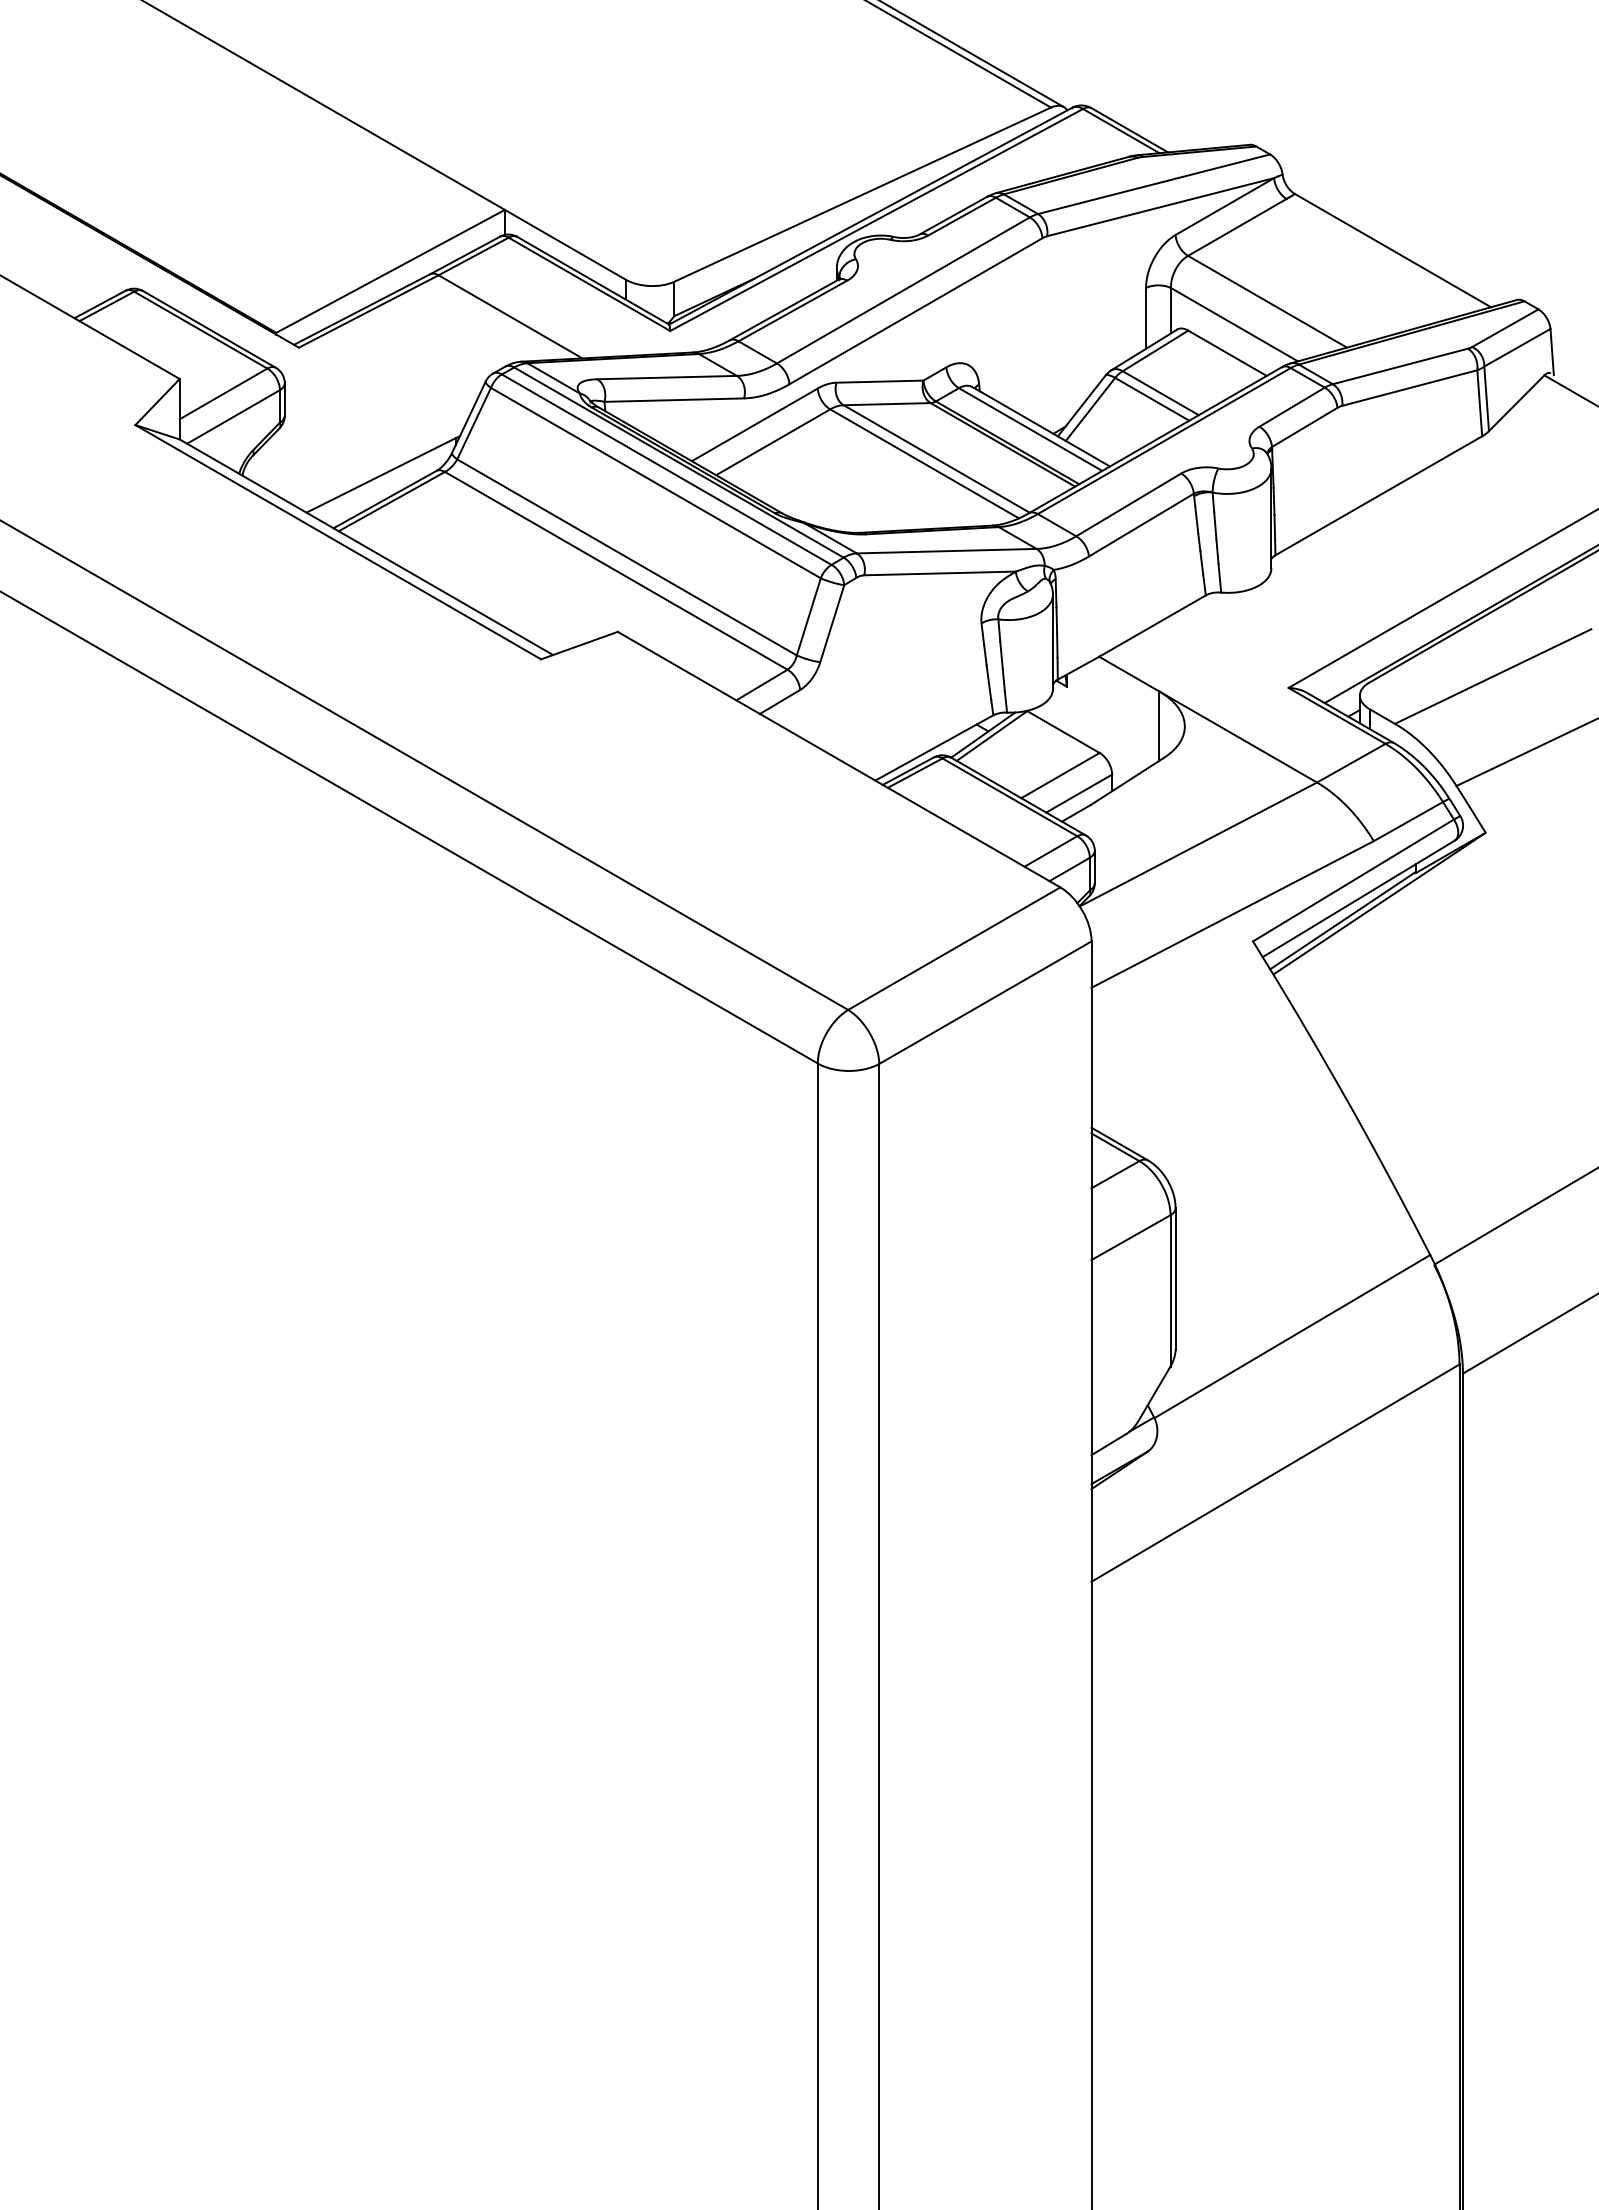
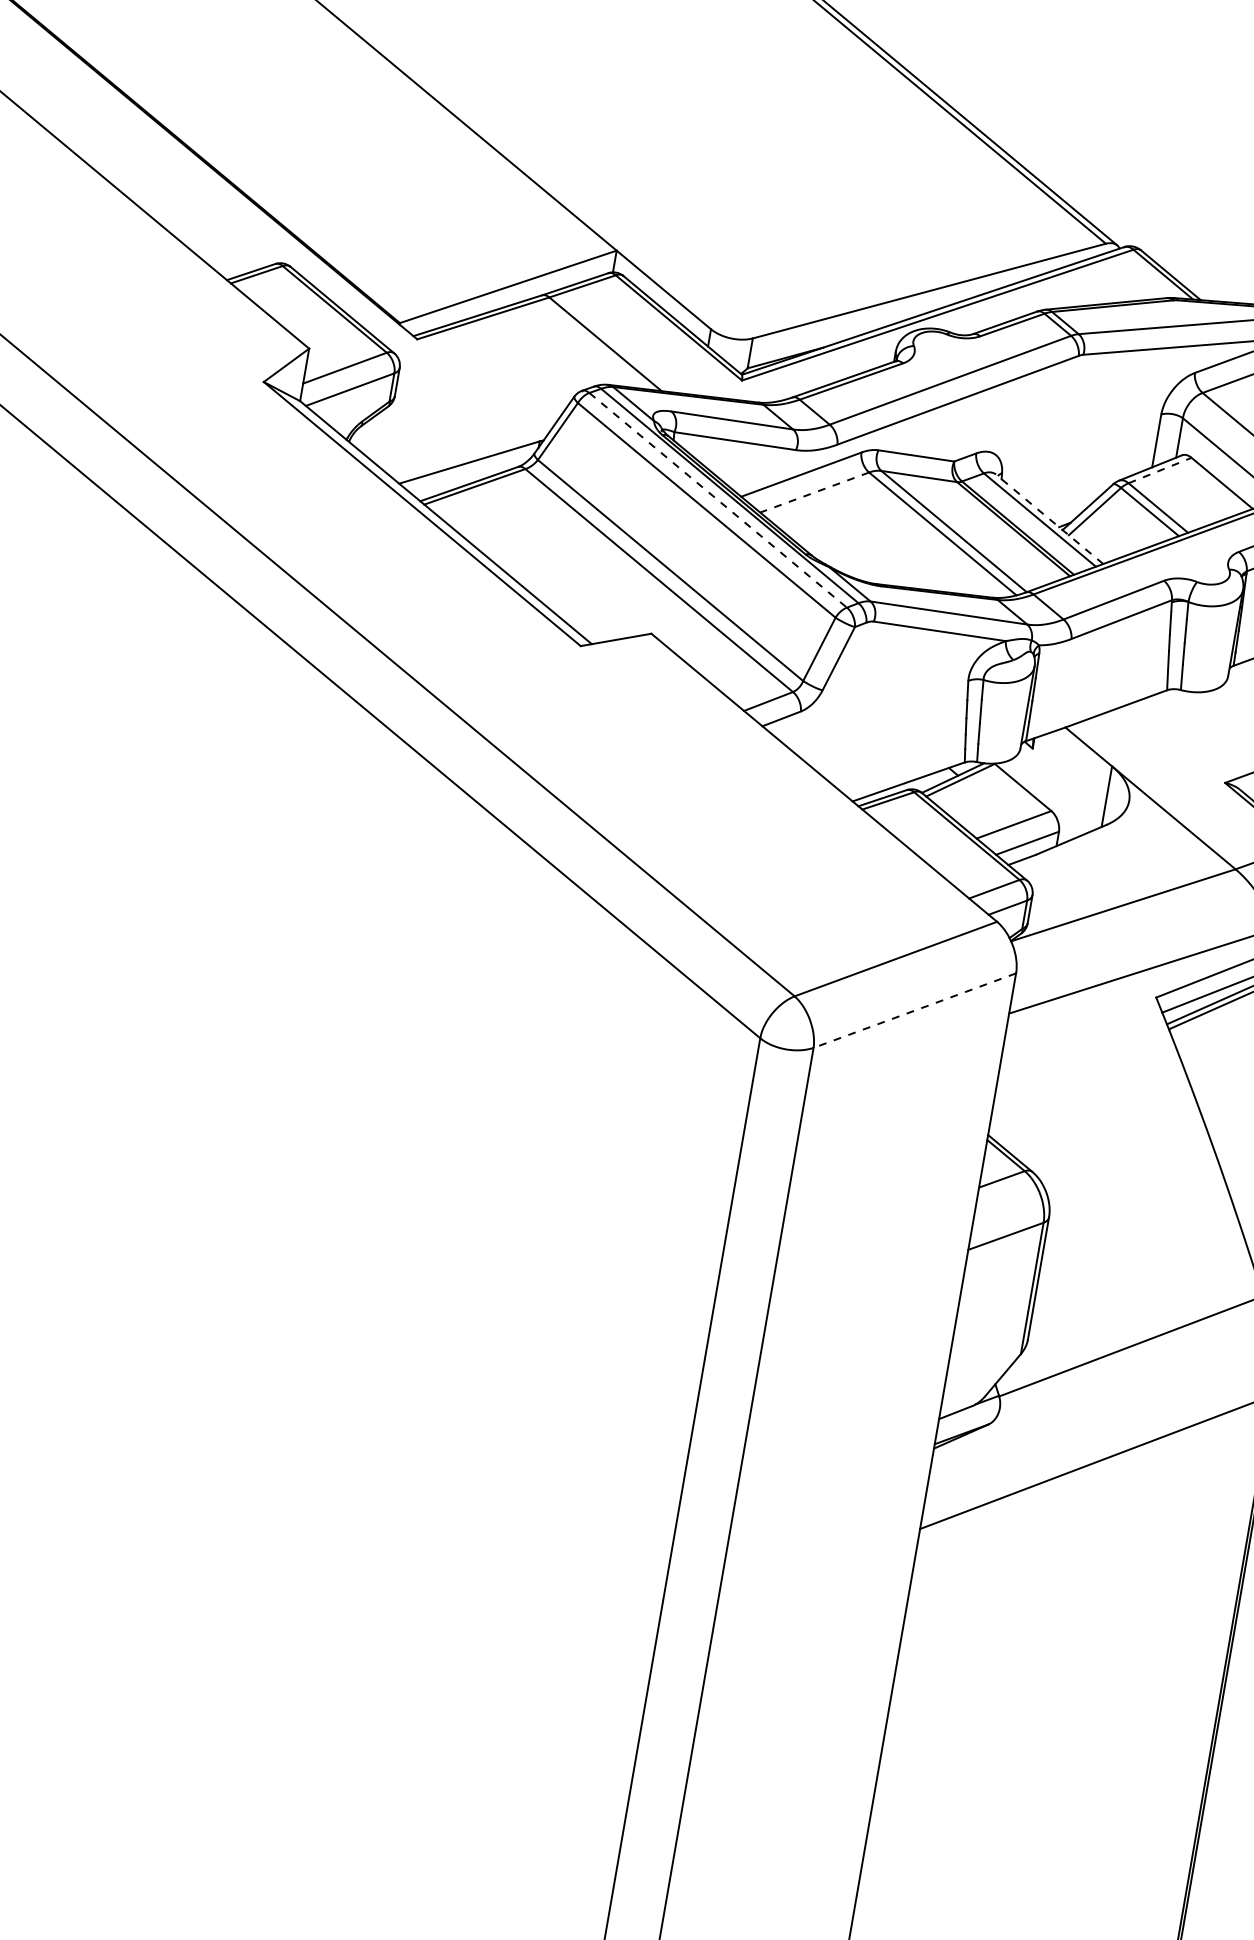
line: (1155, 350) -> (1160, 470), solid -> dashed
line: (1040, 426) -> (1048, 518), solid -> dashed
line: (773, 442) -> (814, 492), solid -> dashed
line: (667, 469) -> (718, 500), solid -> dashed
line: (985, 1002) -> (914, 1010), solid -> dashed

